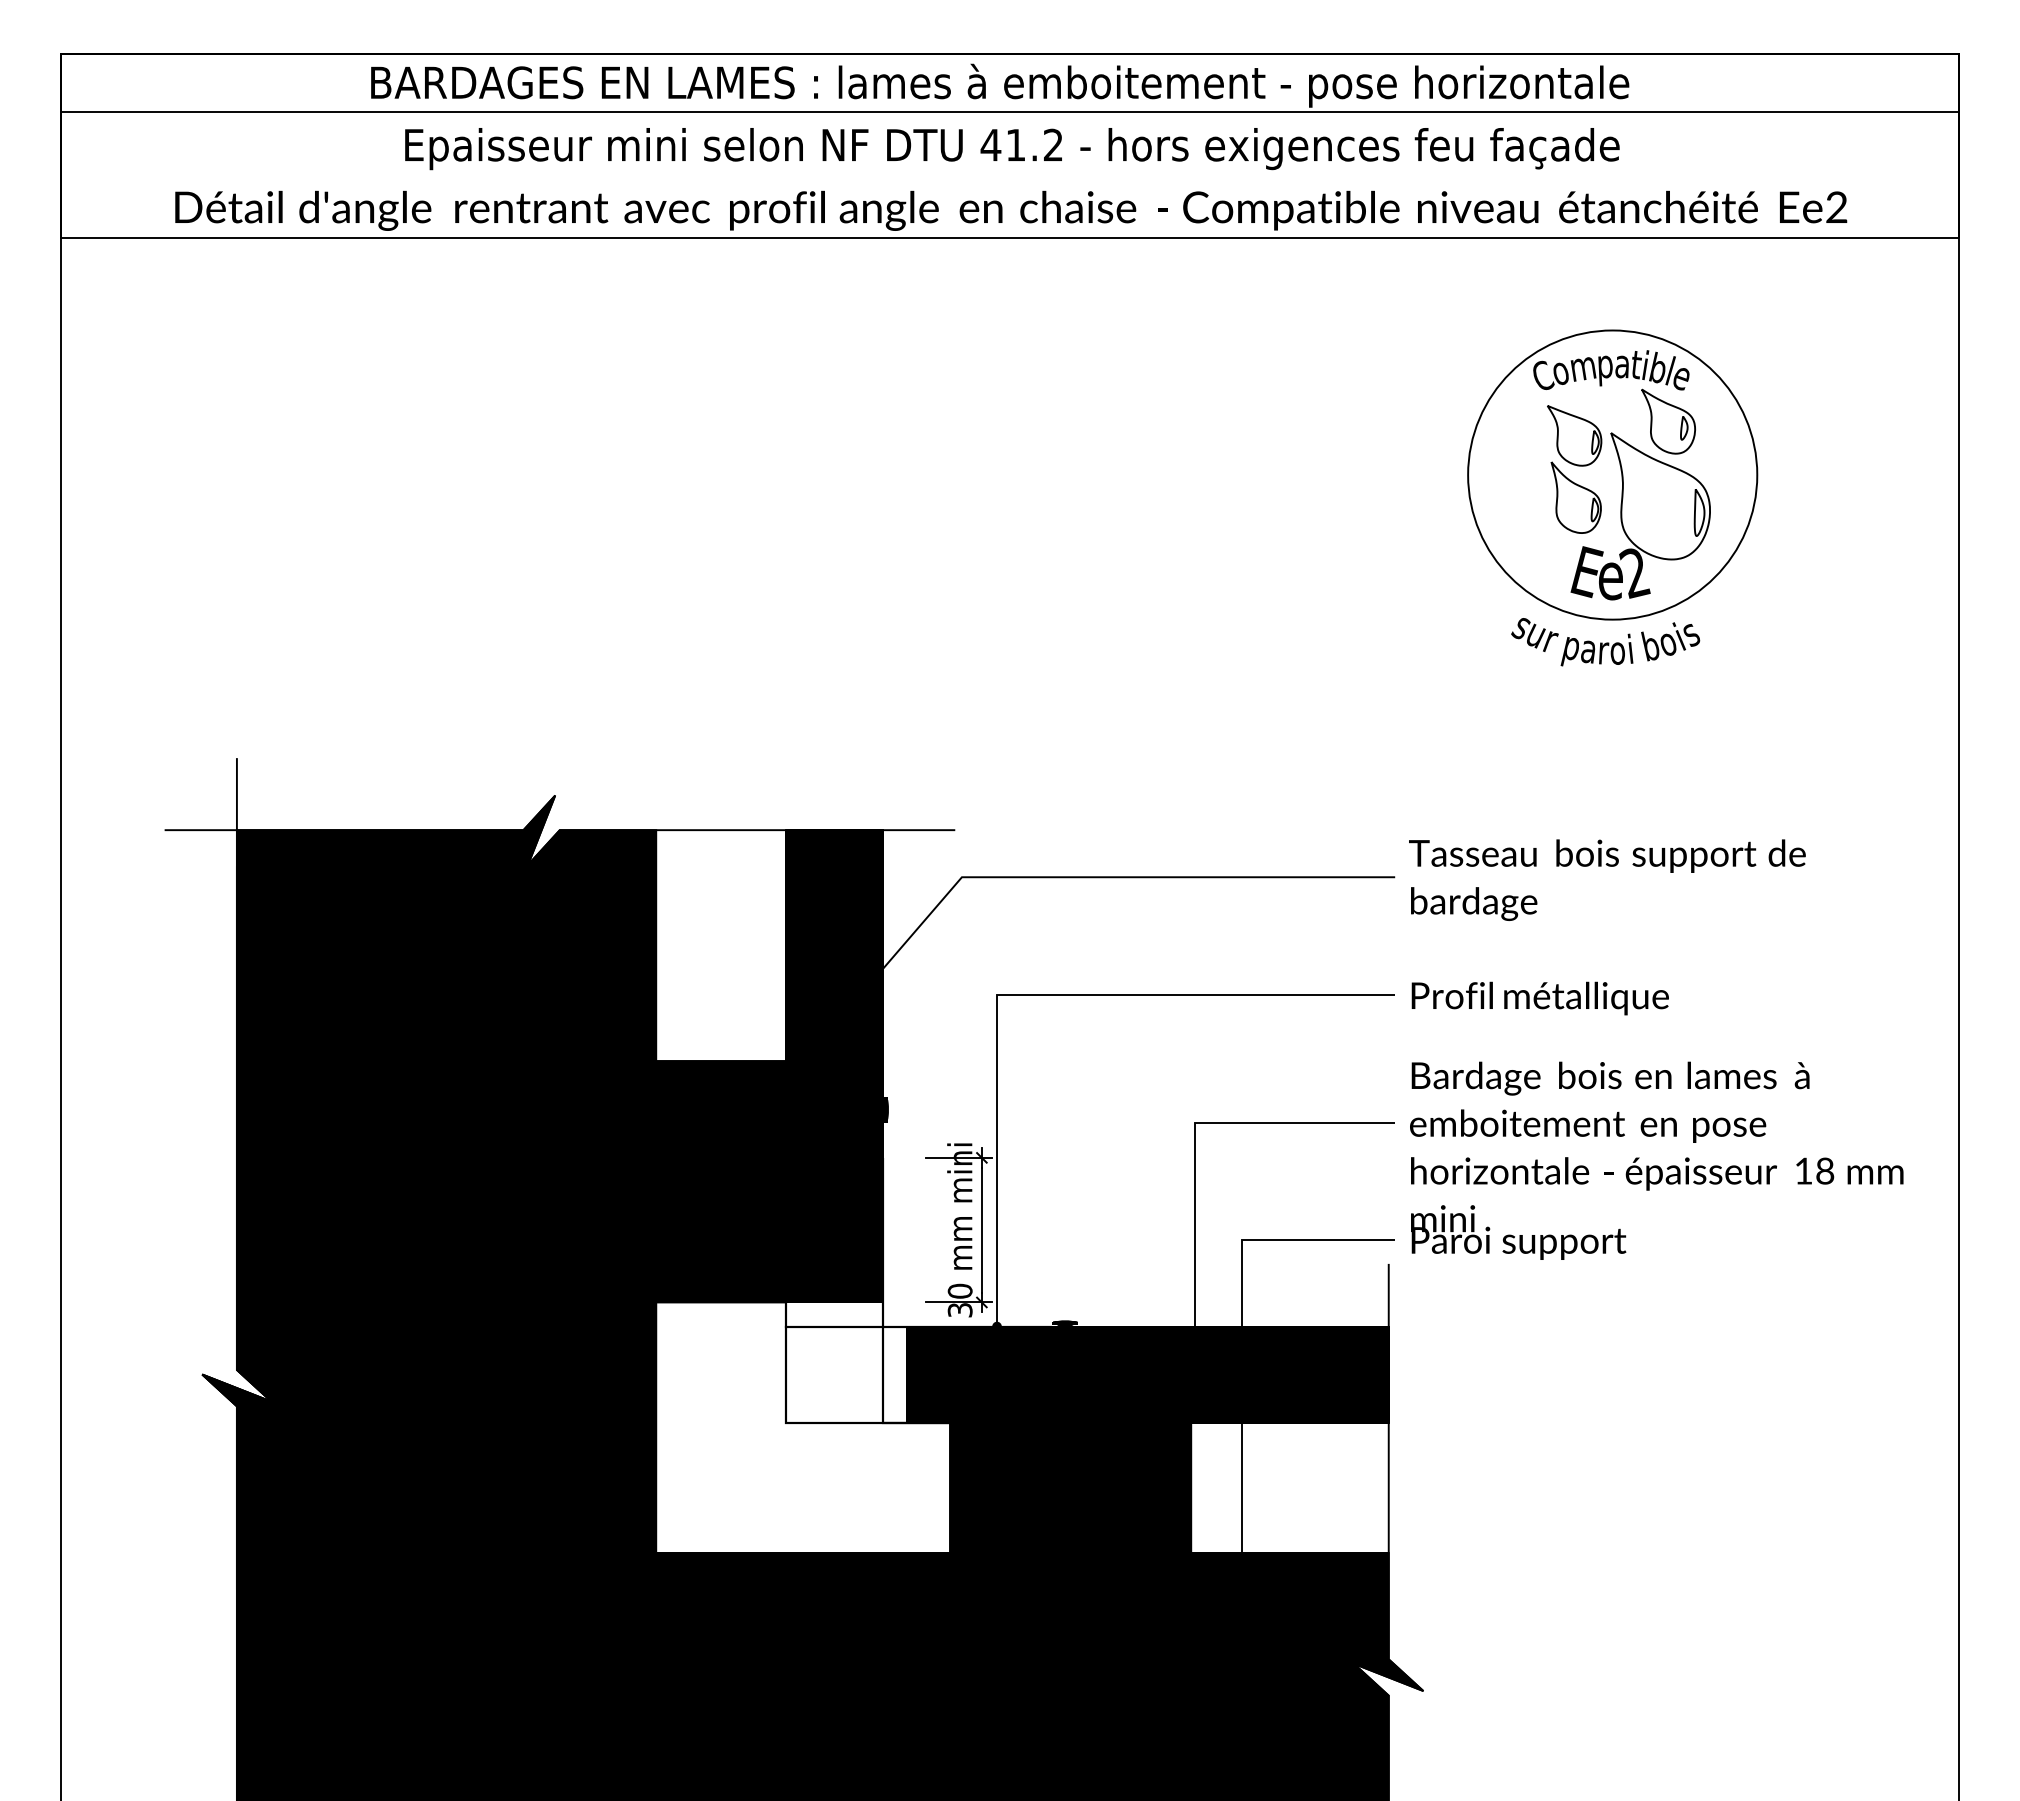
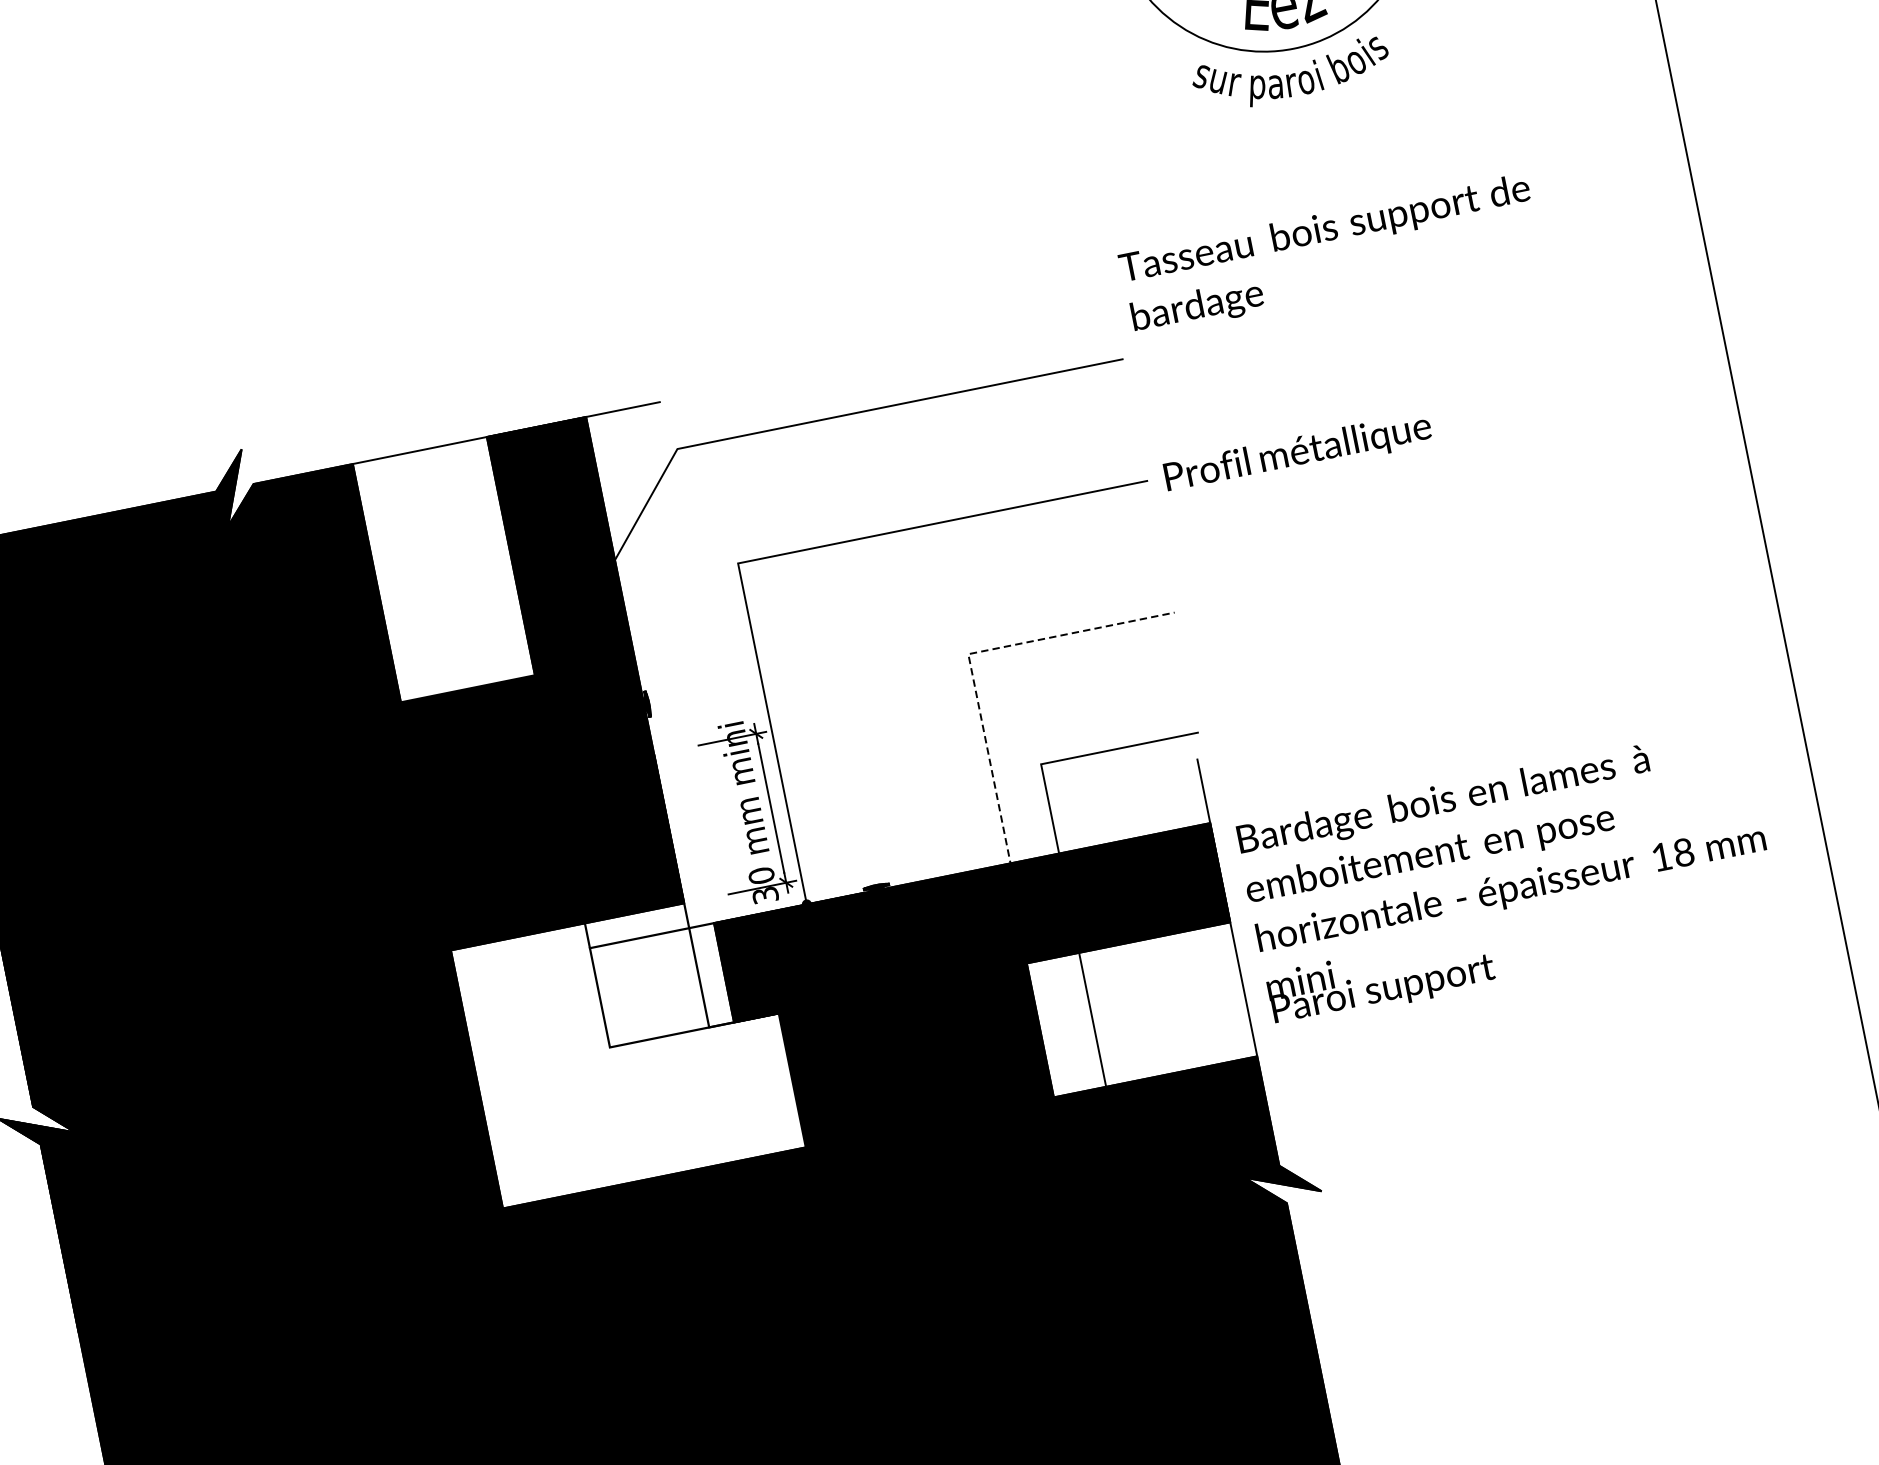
text: (1607, 879) -> (1330, 254), moved
line: (1194, 1153) -> (974, 685), solid -> dashed
text: (1656, 1160) -> (1507, 876), moved

